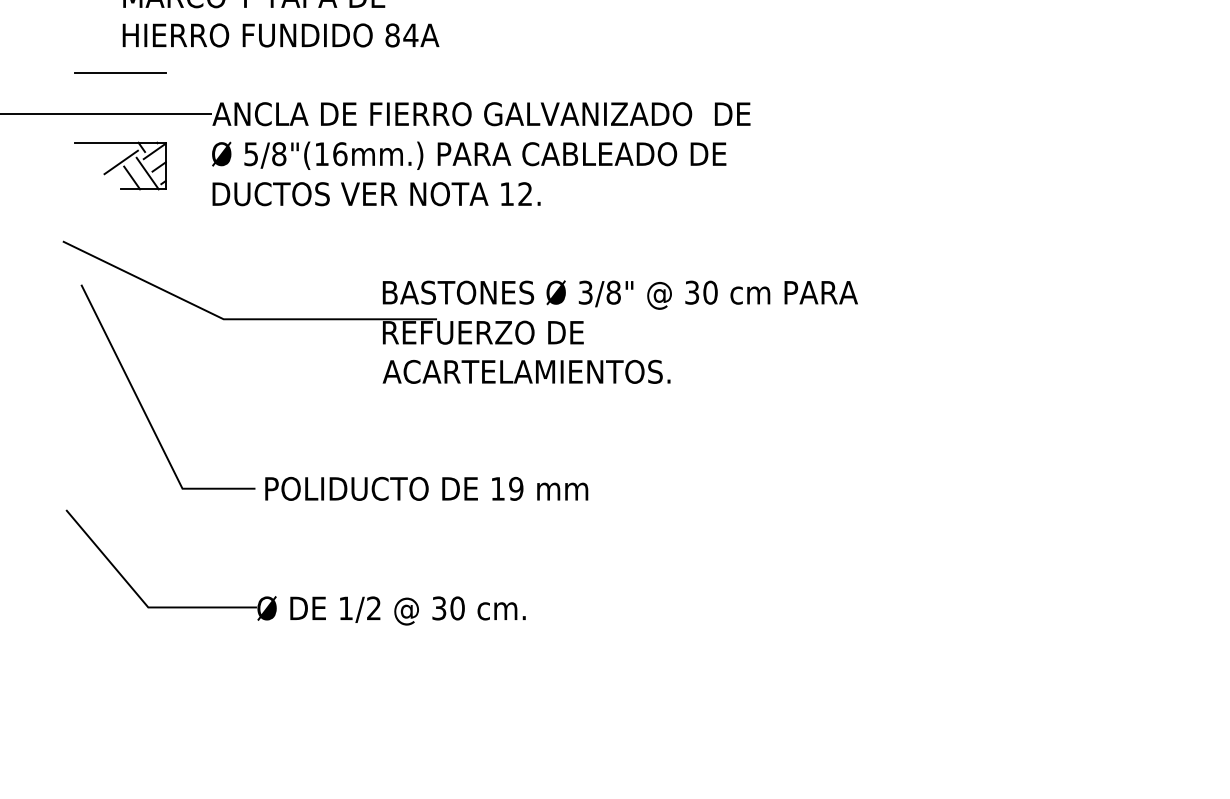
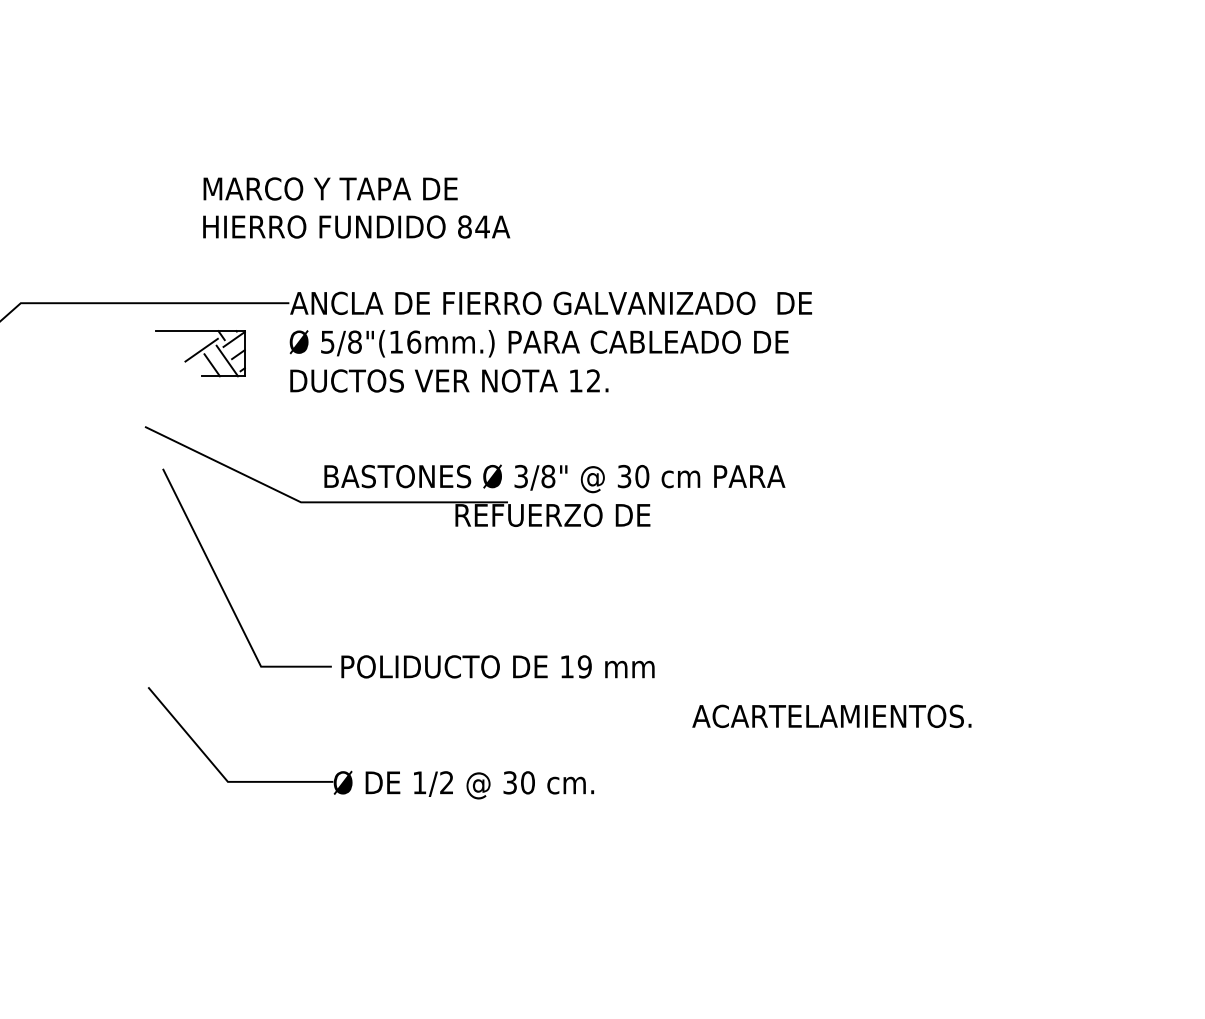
line: (120, 73) -> (200, 263), removed
text: (620, 294) -> (554, 478), moved
text: (526, 372) -> (831, 716), moved

